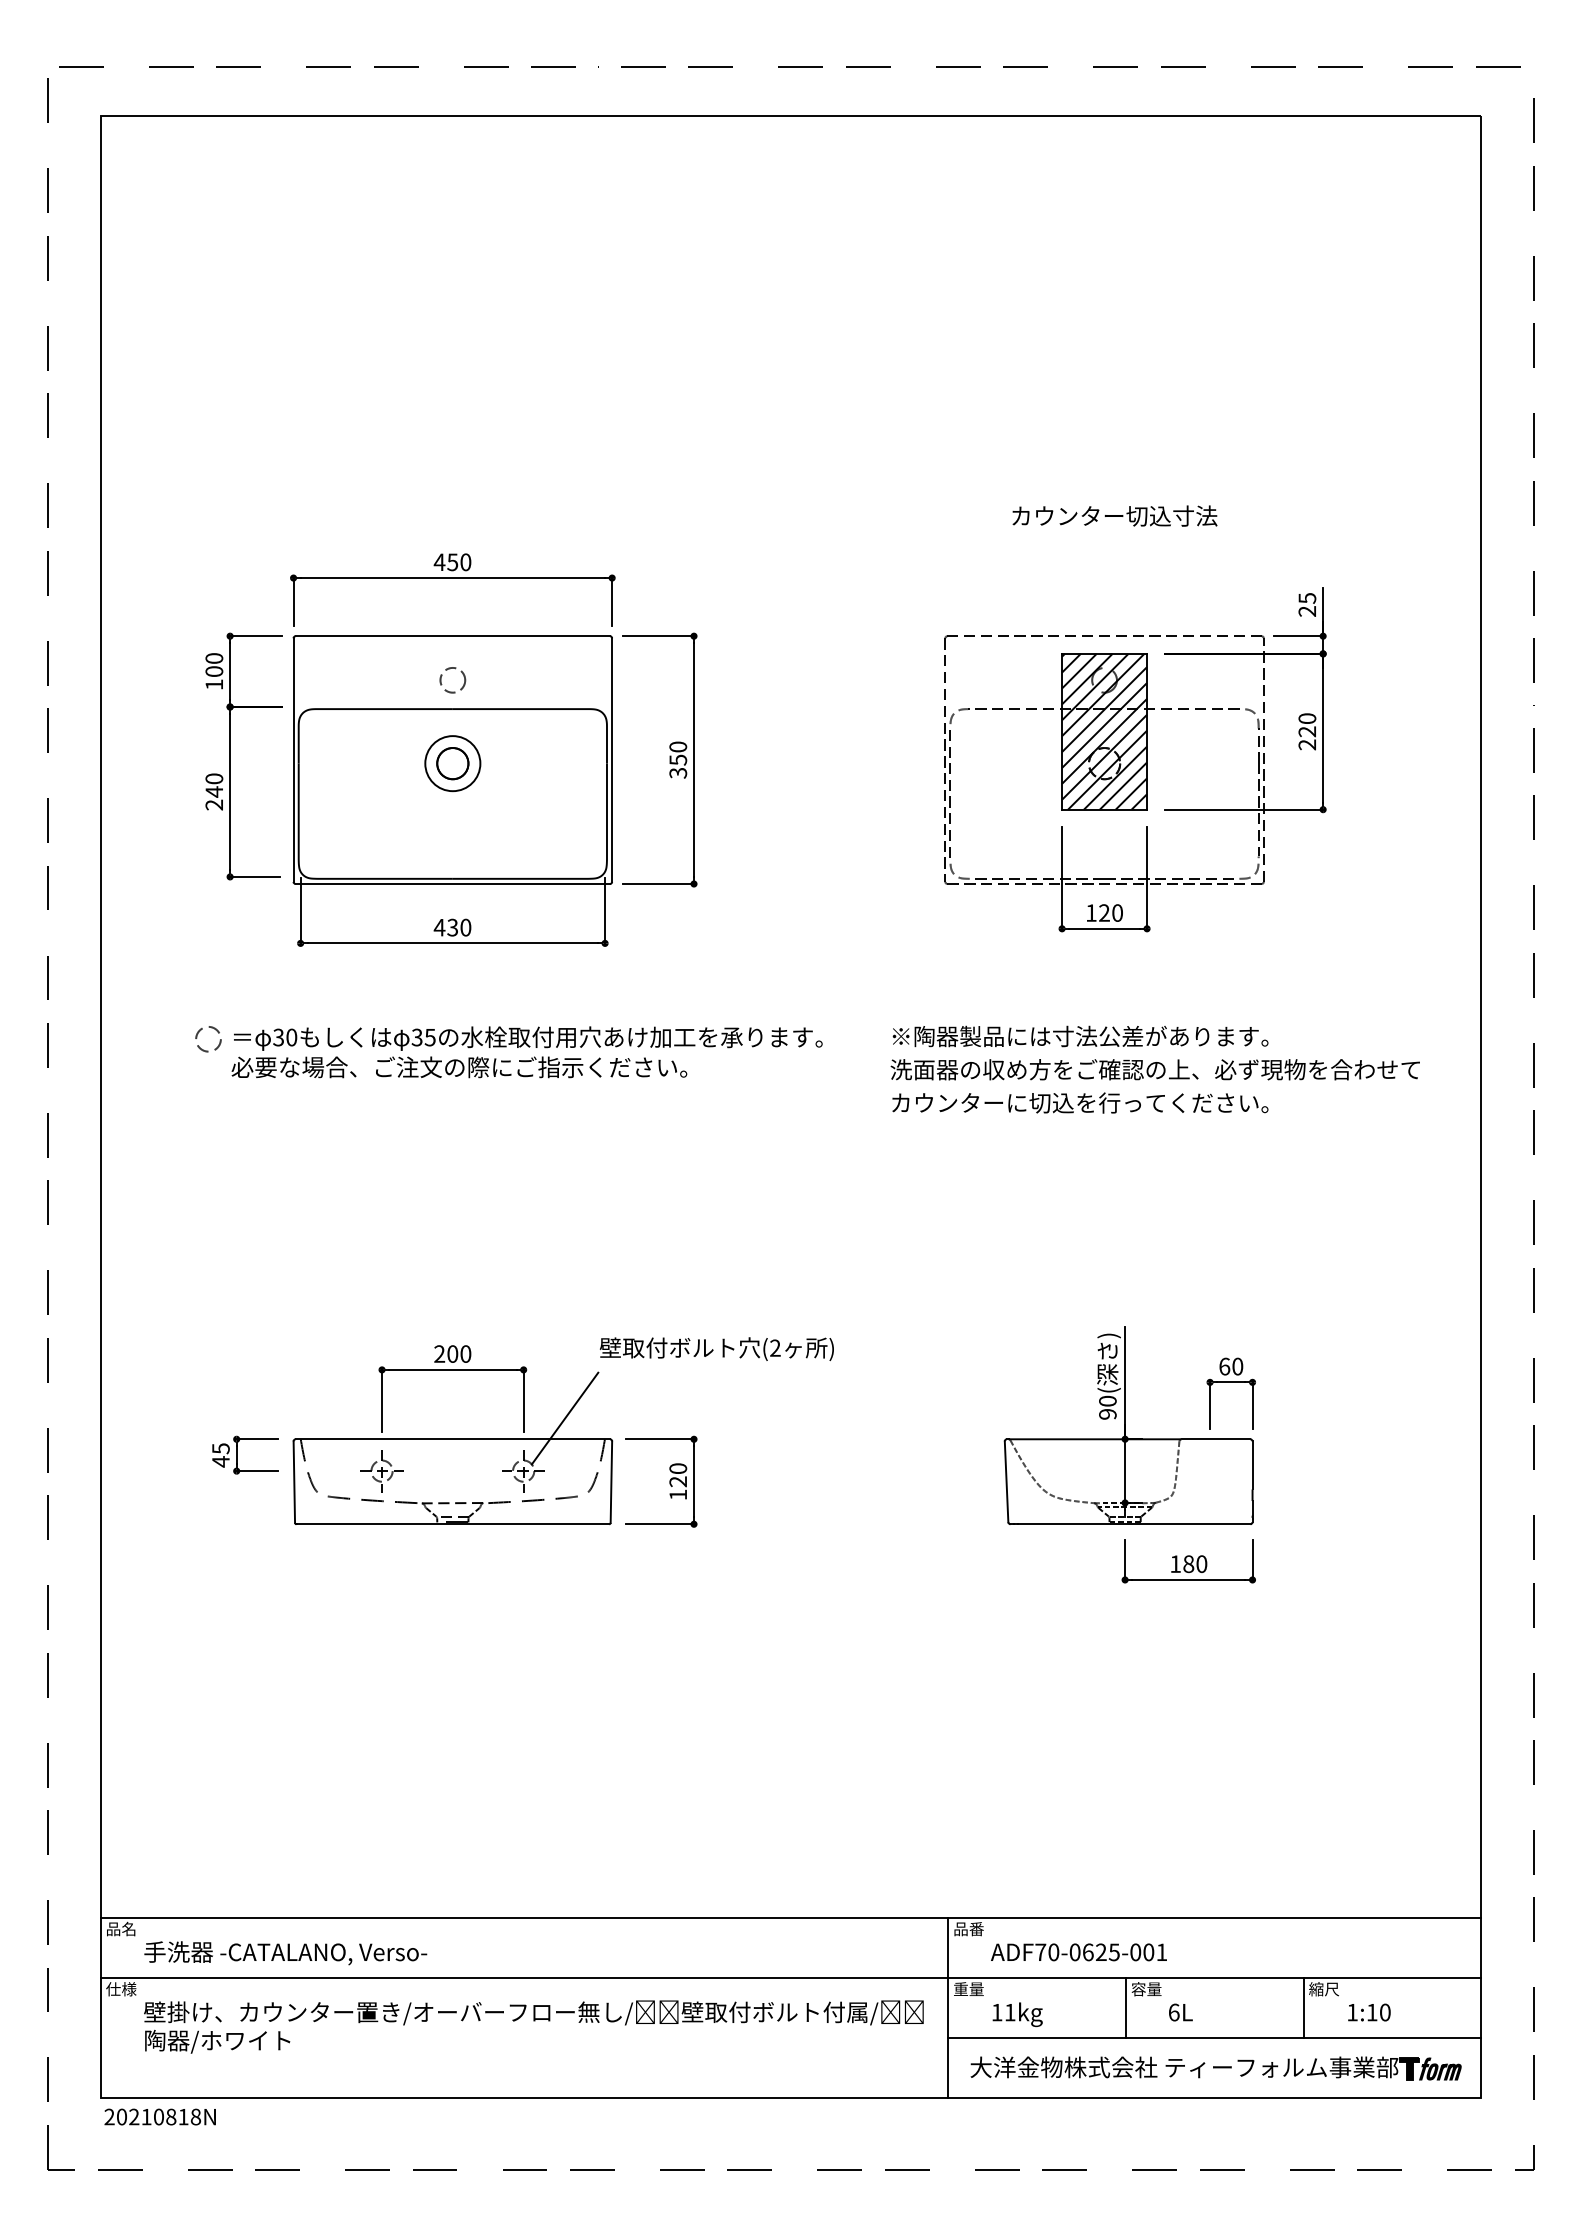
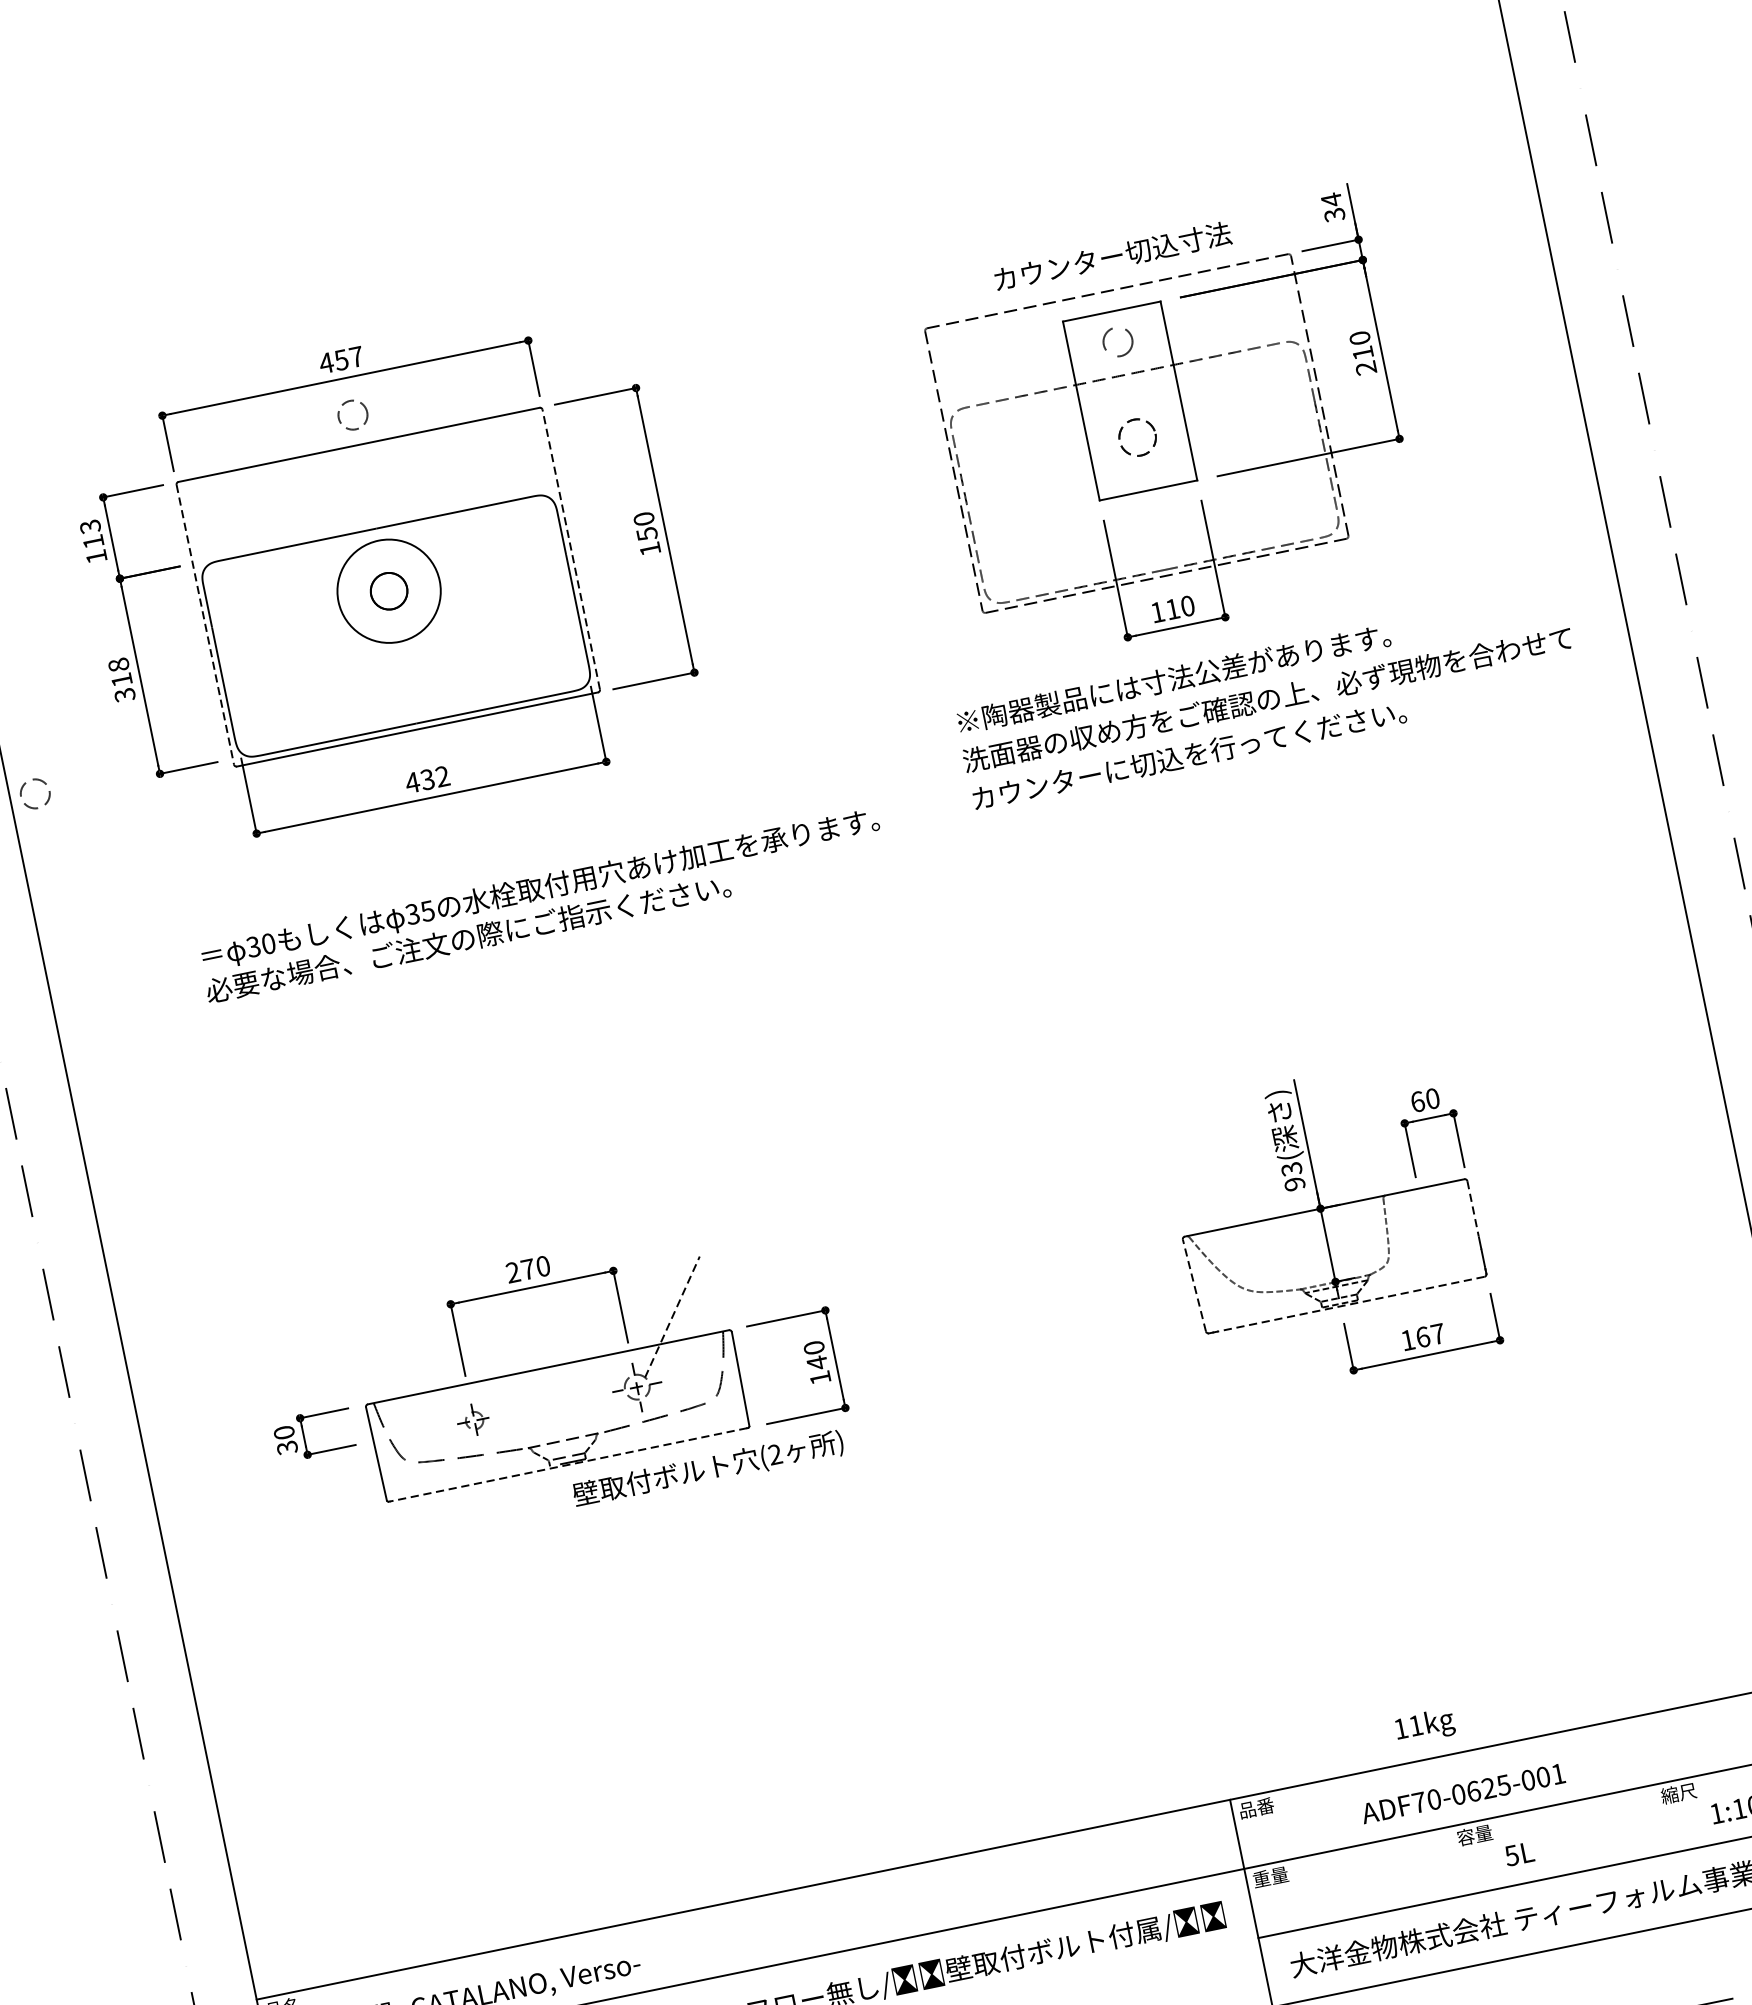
text: (1114, 515) -> (1112, 255), moved
text: (465, 562) -> (356, 357), 450 -> 457
text: (1307, 604) -> (1333, 206), 25 -> 34
text: (214, 664) -> (91, 533), 100 -> 113
circle: (452, 680) -> (352, 415), moved
hatch: (1104, 731) -> (1129, 400), removed
text: (1306, 731) -> (1362, 353), 220 -> 210
line: (293, 760) -> (205, 625), solid -> dashed
line: (612, 760) -> (571, 550), solid -> dashed
circle: (452, 763) -> (388, 591), size x1.6
text: (678, 773) -> (650, 549), 350 -> 150
text: (214, 791) -> (121, 679), 240 -> 318
text: (1104, 912) -> (1172, 608), 120 -> 110
text: (465, 927) -> (442, 776), 430 -> 432
circle: (208, 1039) -> (35, 794), moved
text: (1154, 1069) -> (1266, 699), moved
text: (716, 1348) -> (707, 1468), moved
text: (452, 1353) -> (527, 1268), 200 -> 270
text: (1107, 1400) -> (1291, 1168), 90( -> 93(
line: (565, 1418) -> (672, 1316), solid -> dashed
text: (220, 1455) -> (285, 1440), 45 -> 30
line: (1252, 1465) -> (1473, 1208), solid -> dashed
part: (381, 1471) -> (474, 1421), size x0.7
text: (677, 1481) -> (816, 1362), 120 -> 140
line: (1006, 1481) -> (1194, 1285), solid -> dashed
line: (452, 1524) -> (568, 1465), solid -> dashed
line: (1133, 1524) -> (1350, 1304), solid -> dashed
text: (1195, 1564) -> (1430, 1336), 180 -> 167
text: (1078, 1952) -> (1462, 1793), moved
line: (1125, 2007) -> (1454, 1861), removed
line: (1303, 2007) -> (1659, 1819), removed
text: (1173, 2012) -> (1511, 1855), 6L -> 5L
text: (1017, 2014) -> (1424, 1726), moved

